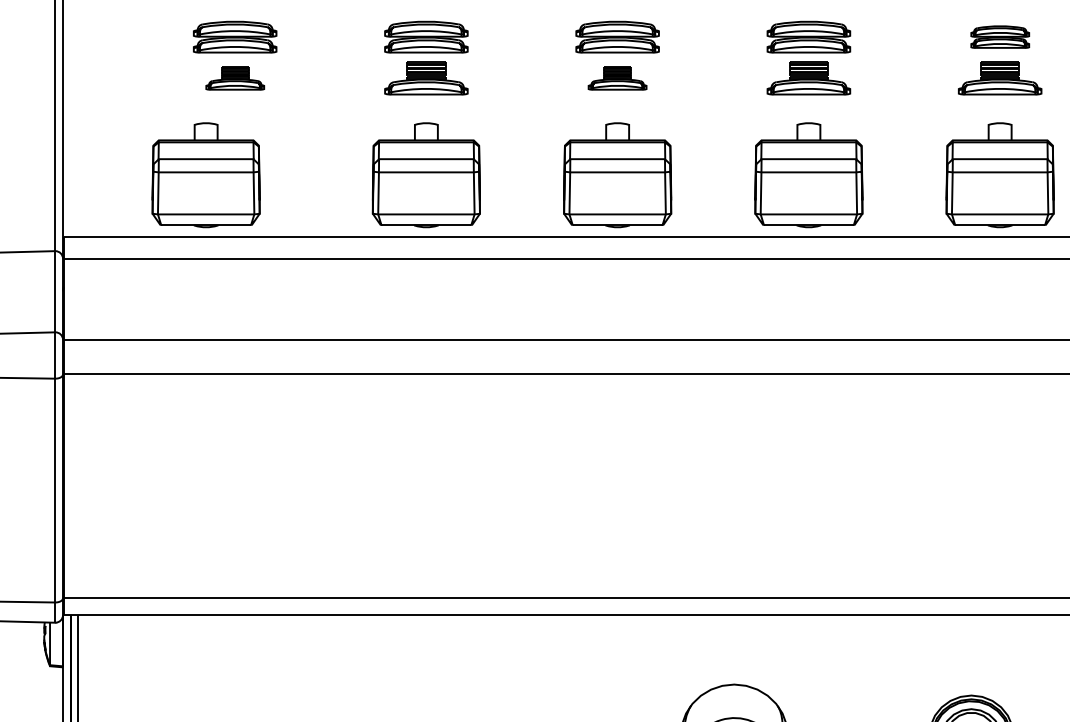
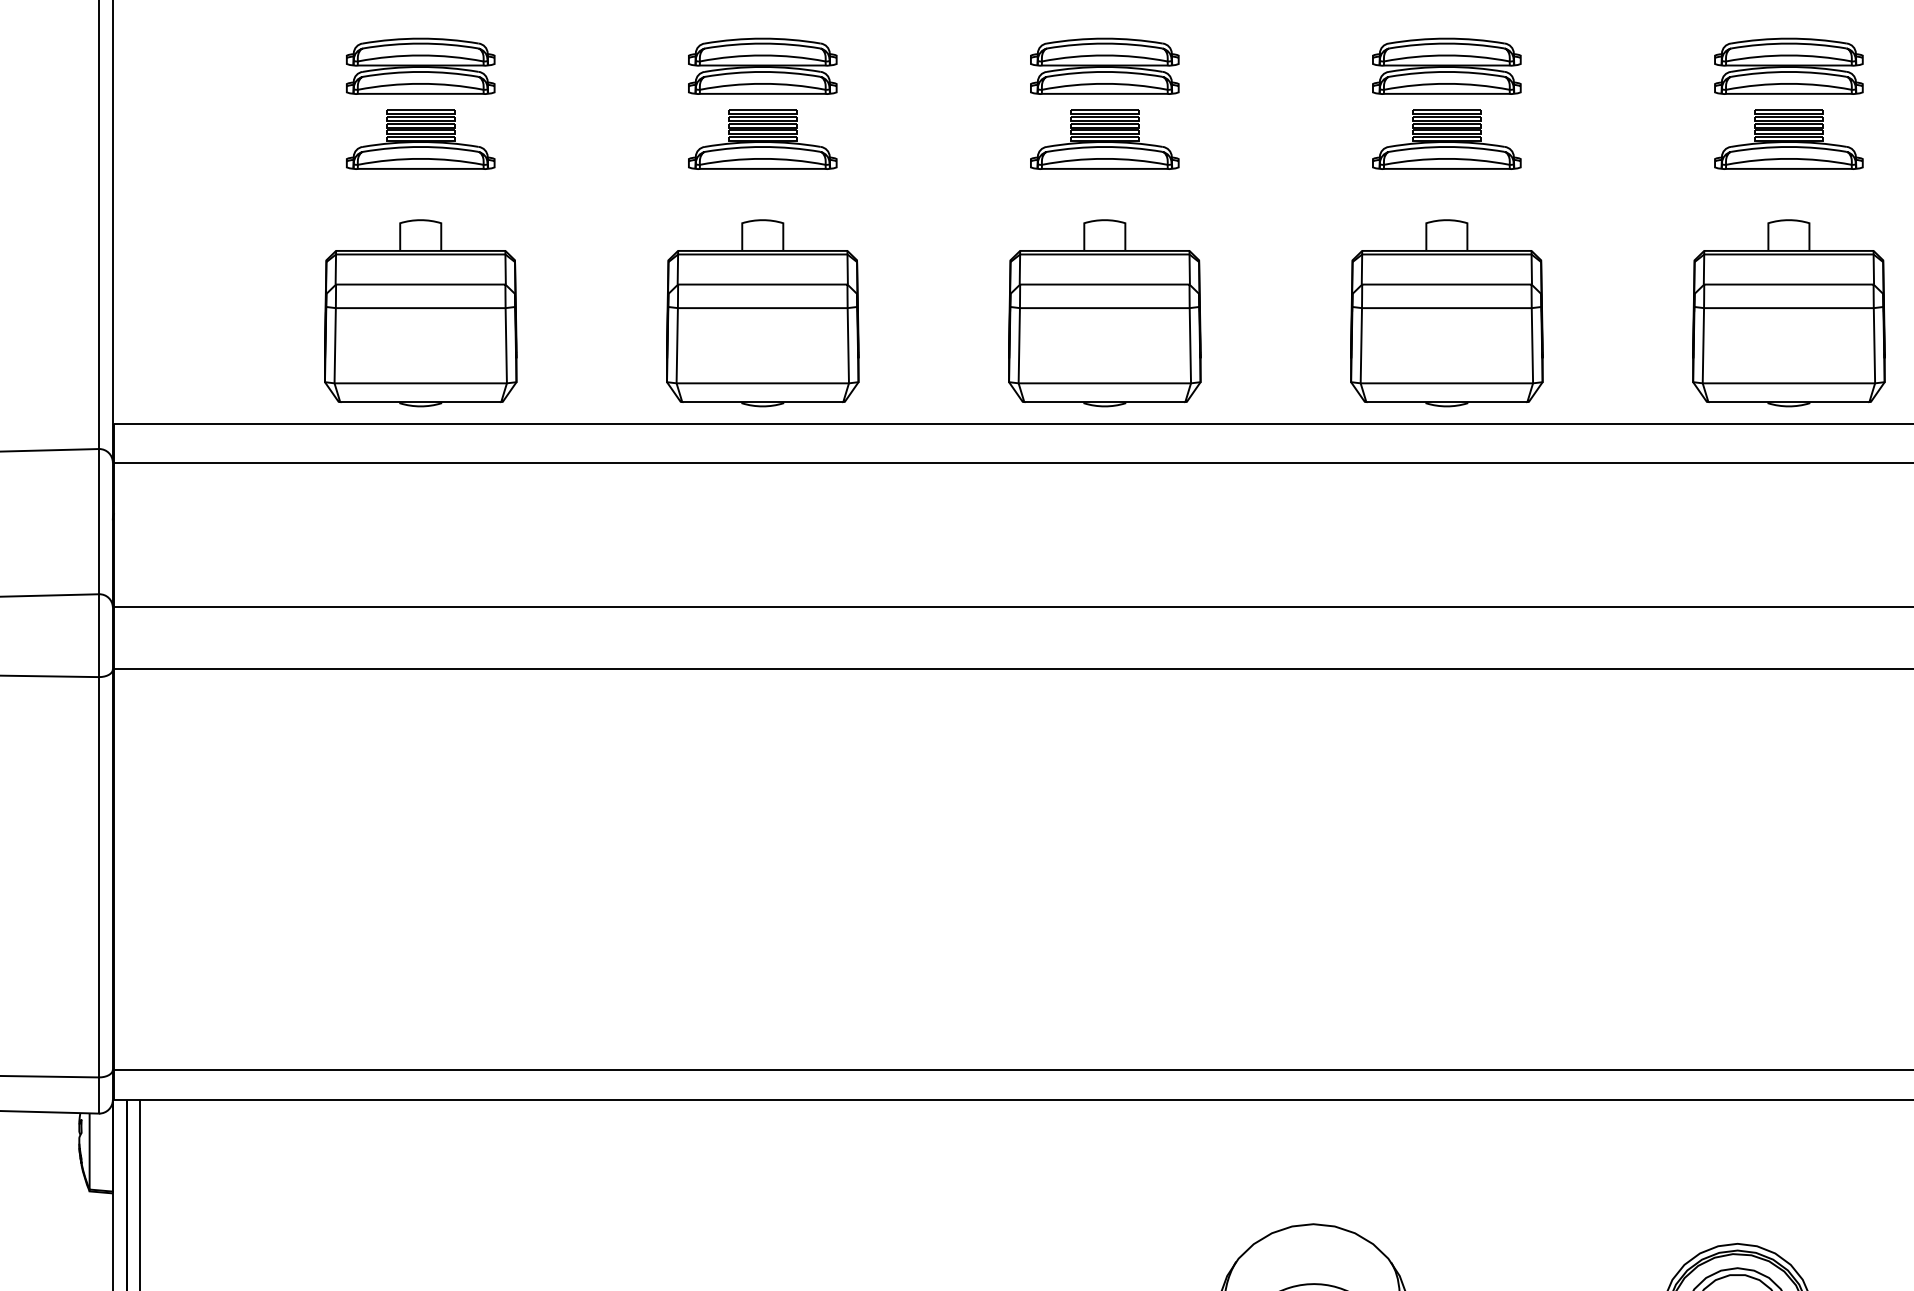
part: (1000, 36) -> (1789, 65), size x1.43
part: (235, 78) -> (421, 140), size x1.43
part: (617, 78) -> (1104, 140), size x1.43
part: (205, 175) -> (419, 313), moved

